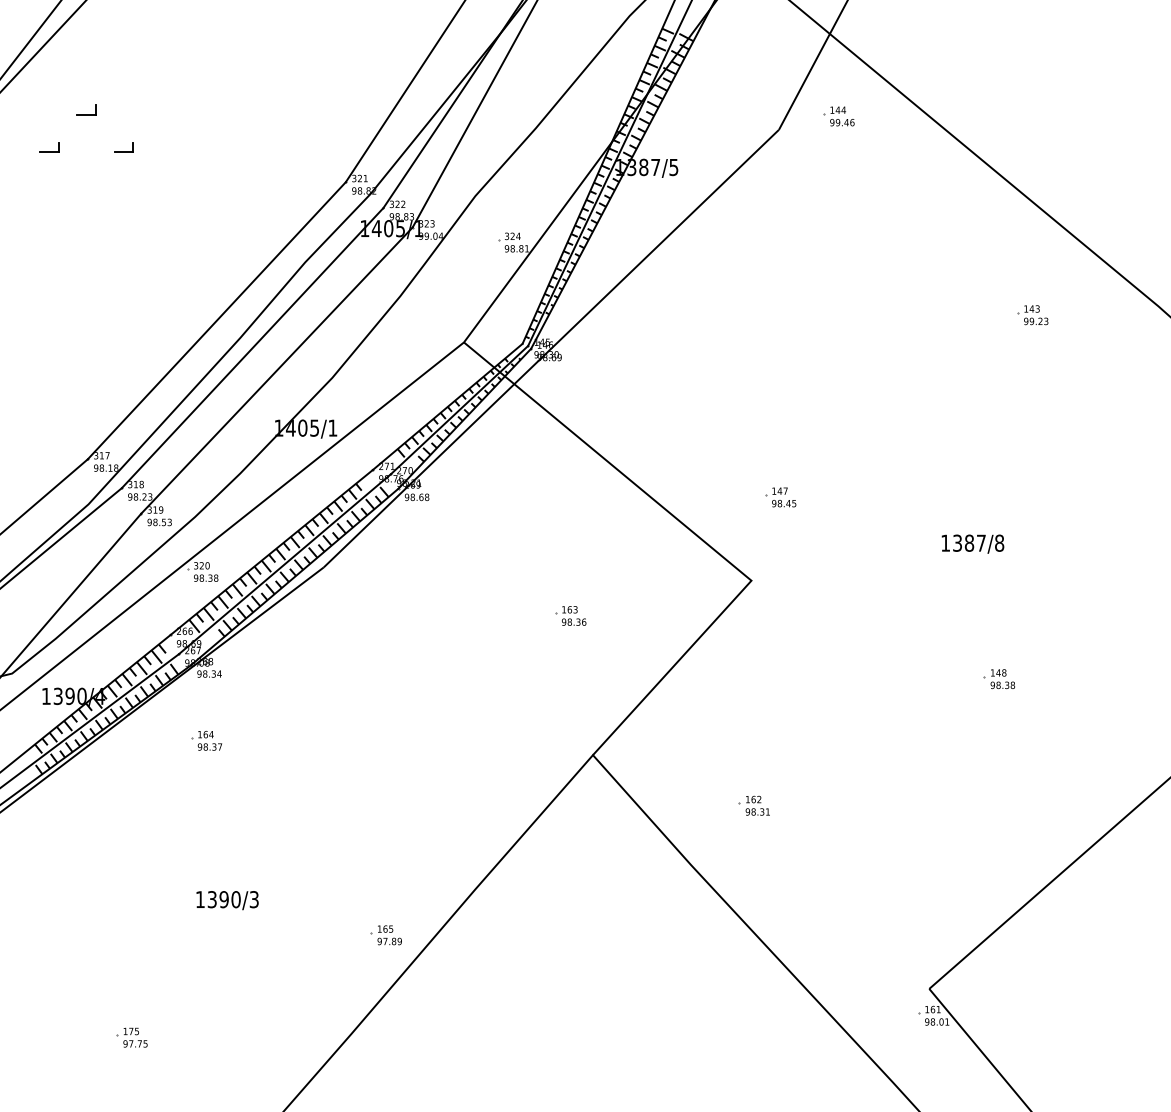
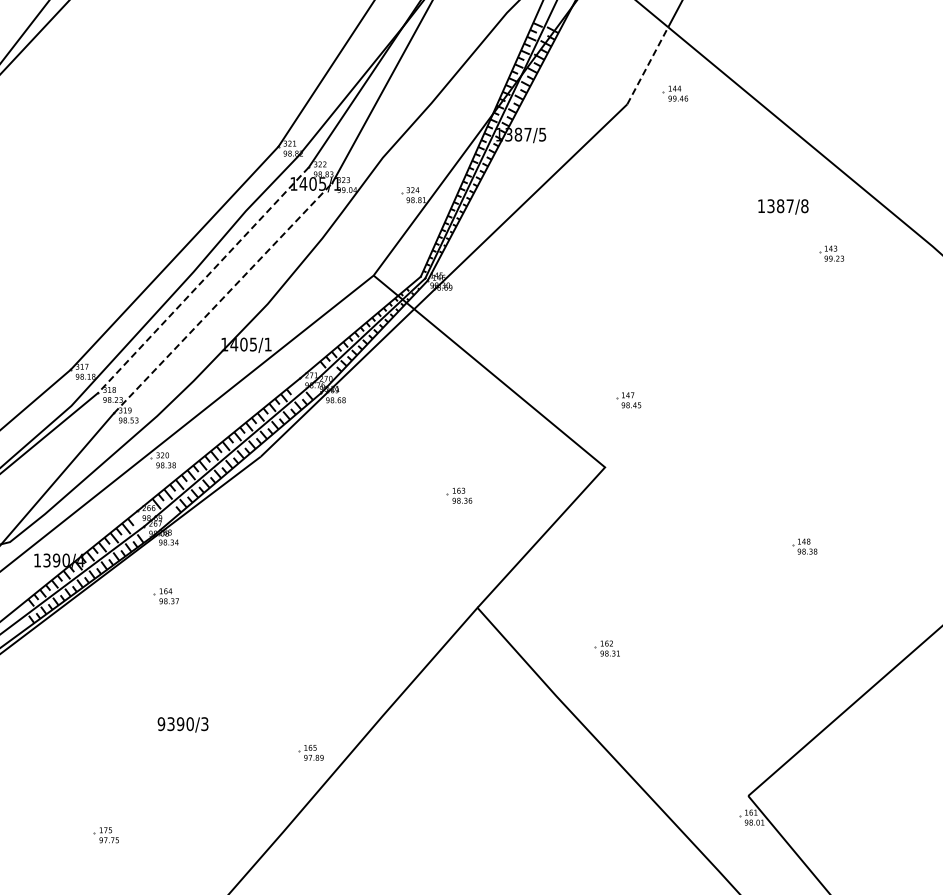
line: (804, 81) -> (647, 65), solid -> dashed
part: (86, 115) -> (69, 92), removed
line: (252, 348) -> (203, 280), solid -> dashed
line: (277, 370) -> (223, 298), solid -> dashed
text: (973, 543) -> (783, 206), moved
text: (200, 900) -> (161, 724), 1390/3 -> 9390/3

